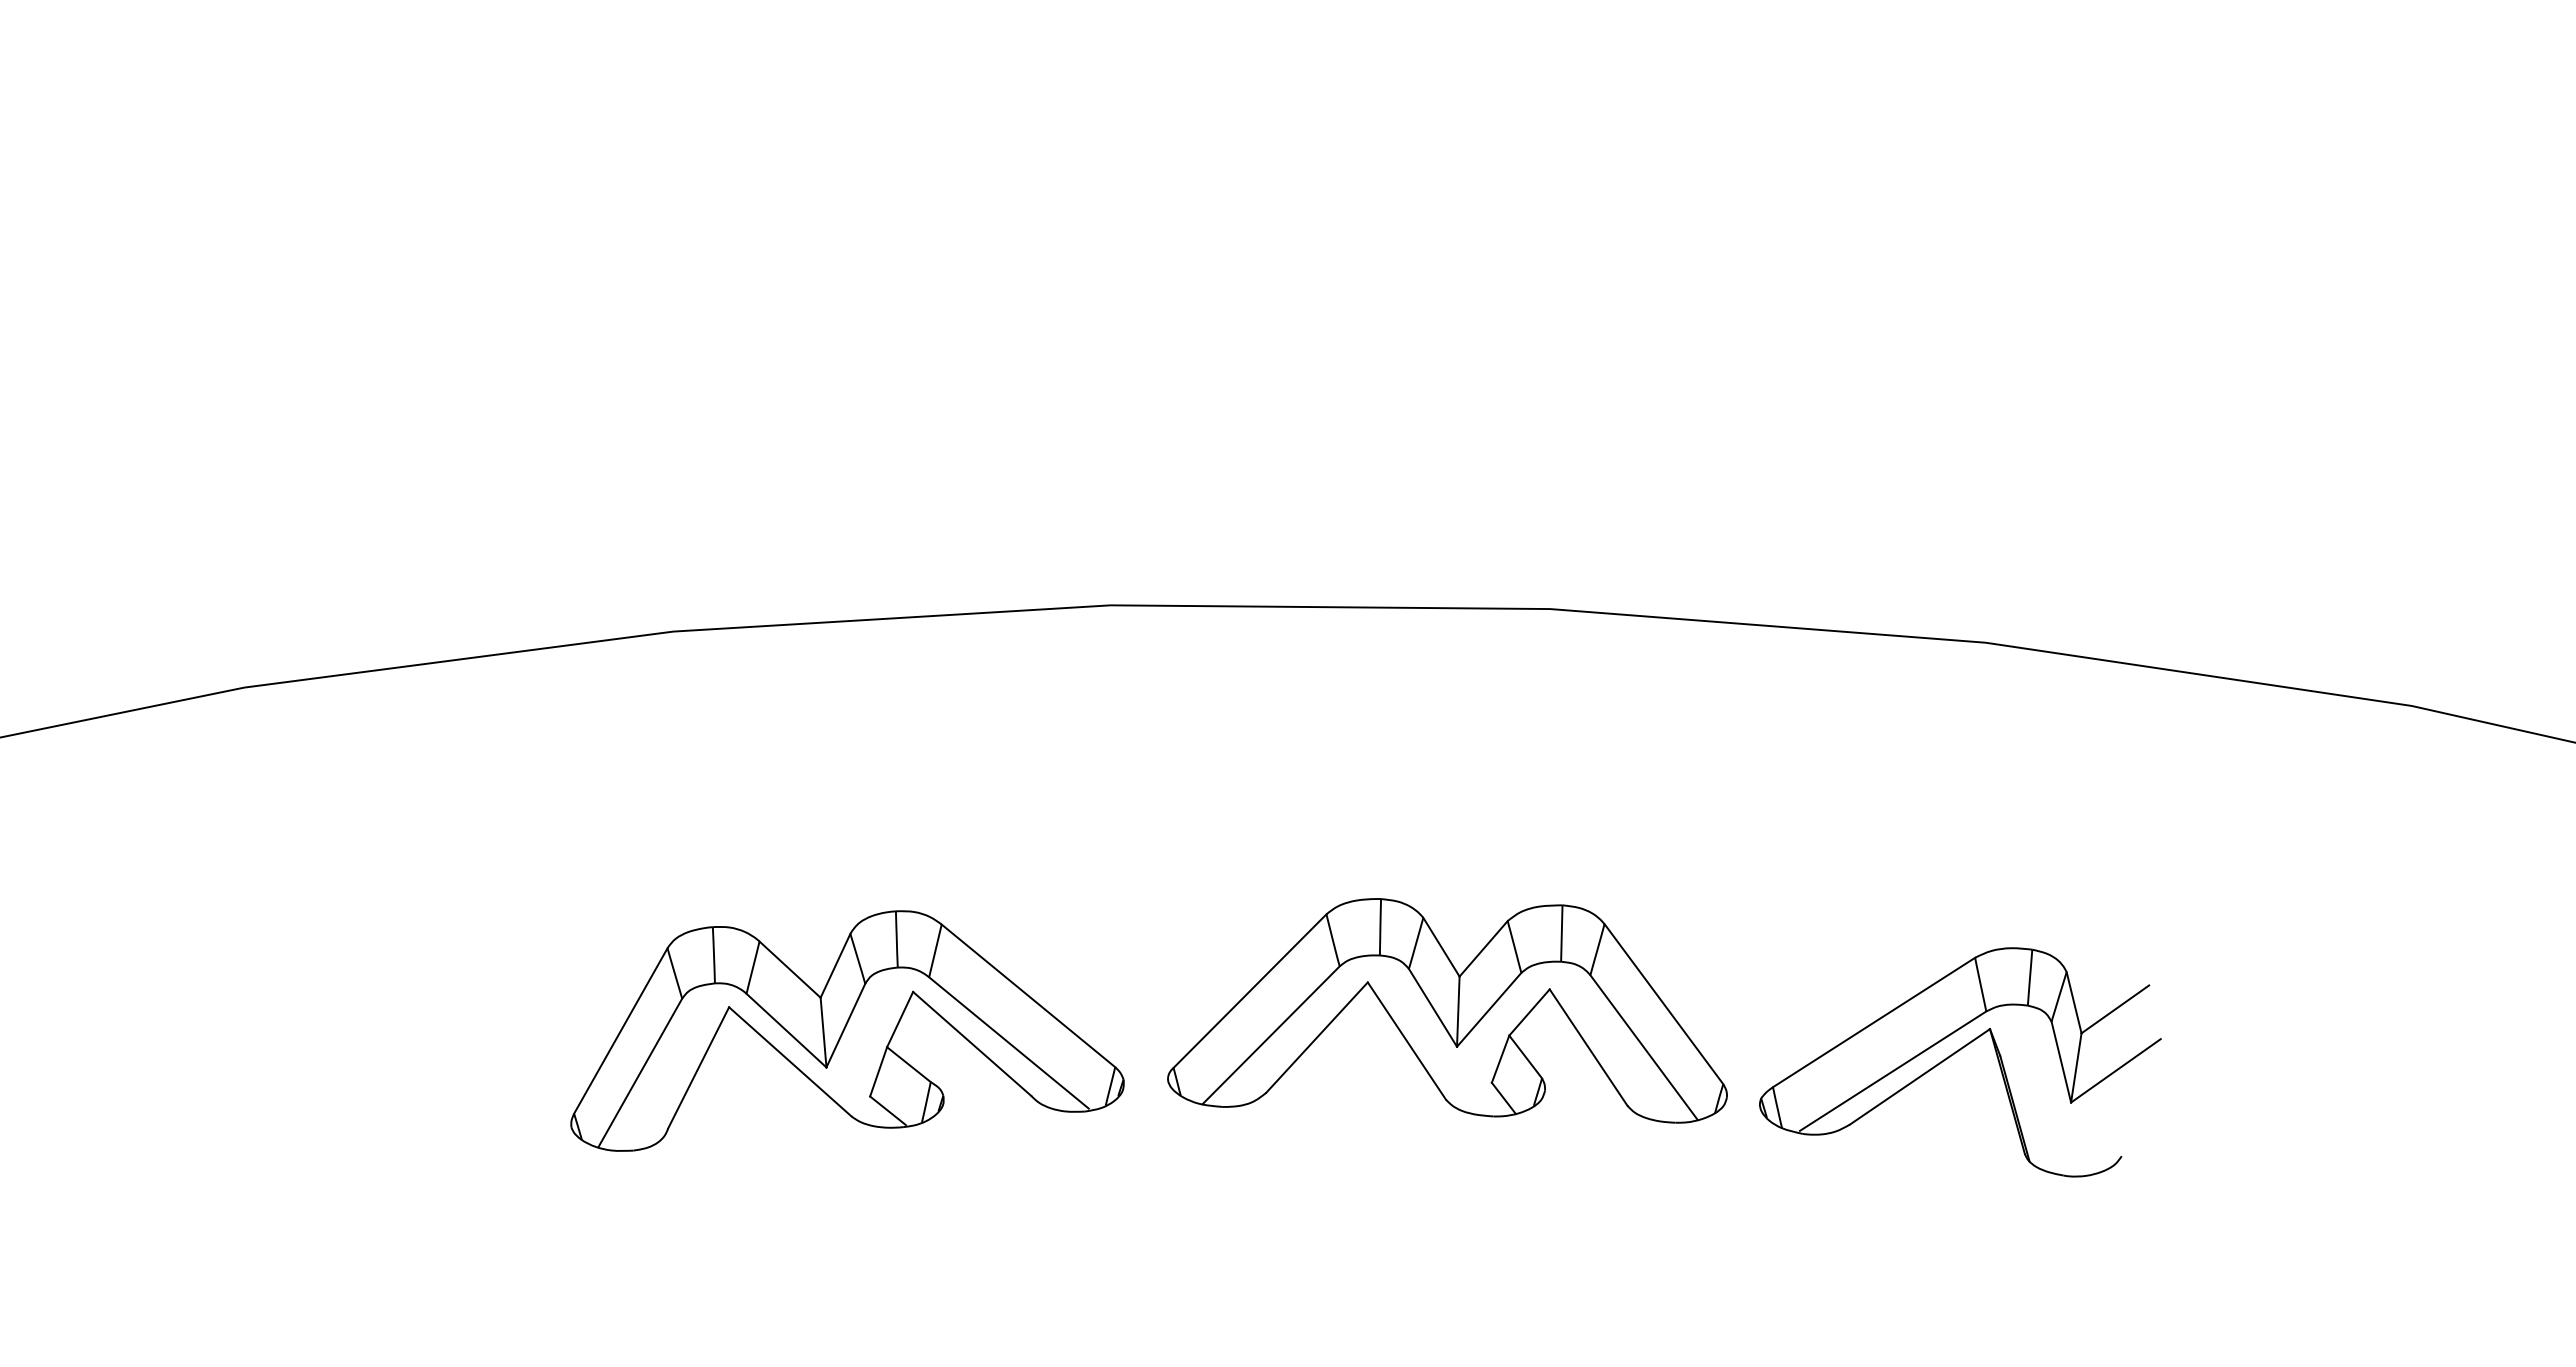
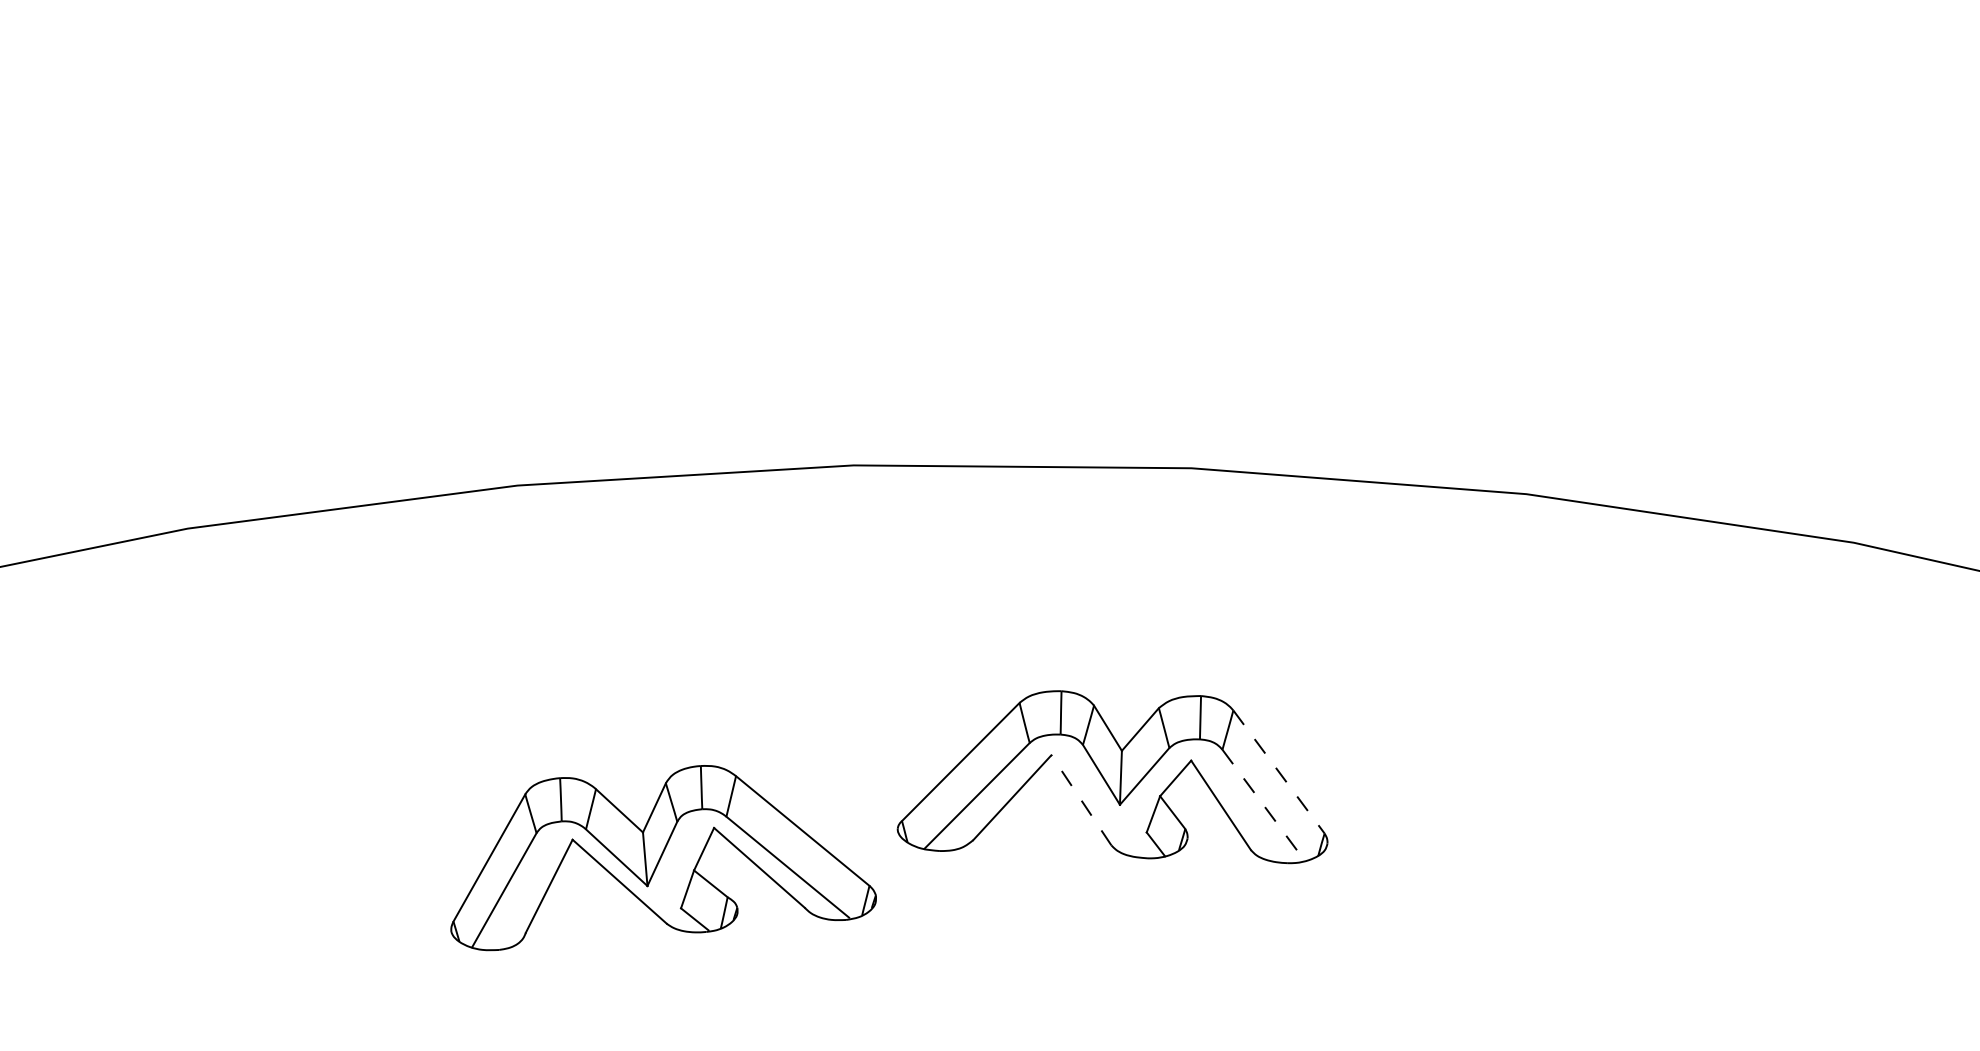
line: (1663, 1004) -> (1278, 772), solid -> dashed
part: (847, 1030) -> (663, 857), moved
line: (1406, 1040) -> (1081, 799), solid -> dashed
line: (1644, 1047) -> (1264, 805), solid -> dashed
part: (1956, 1053) -> (1503, 809), removed

